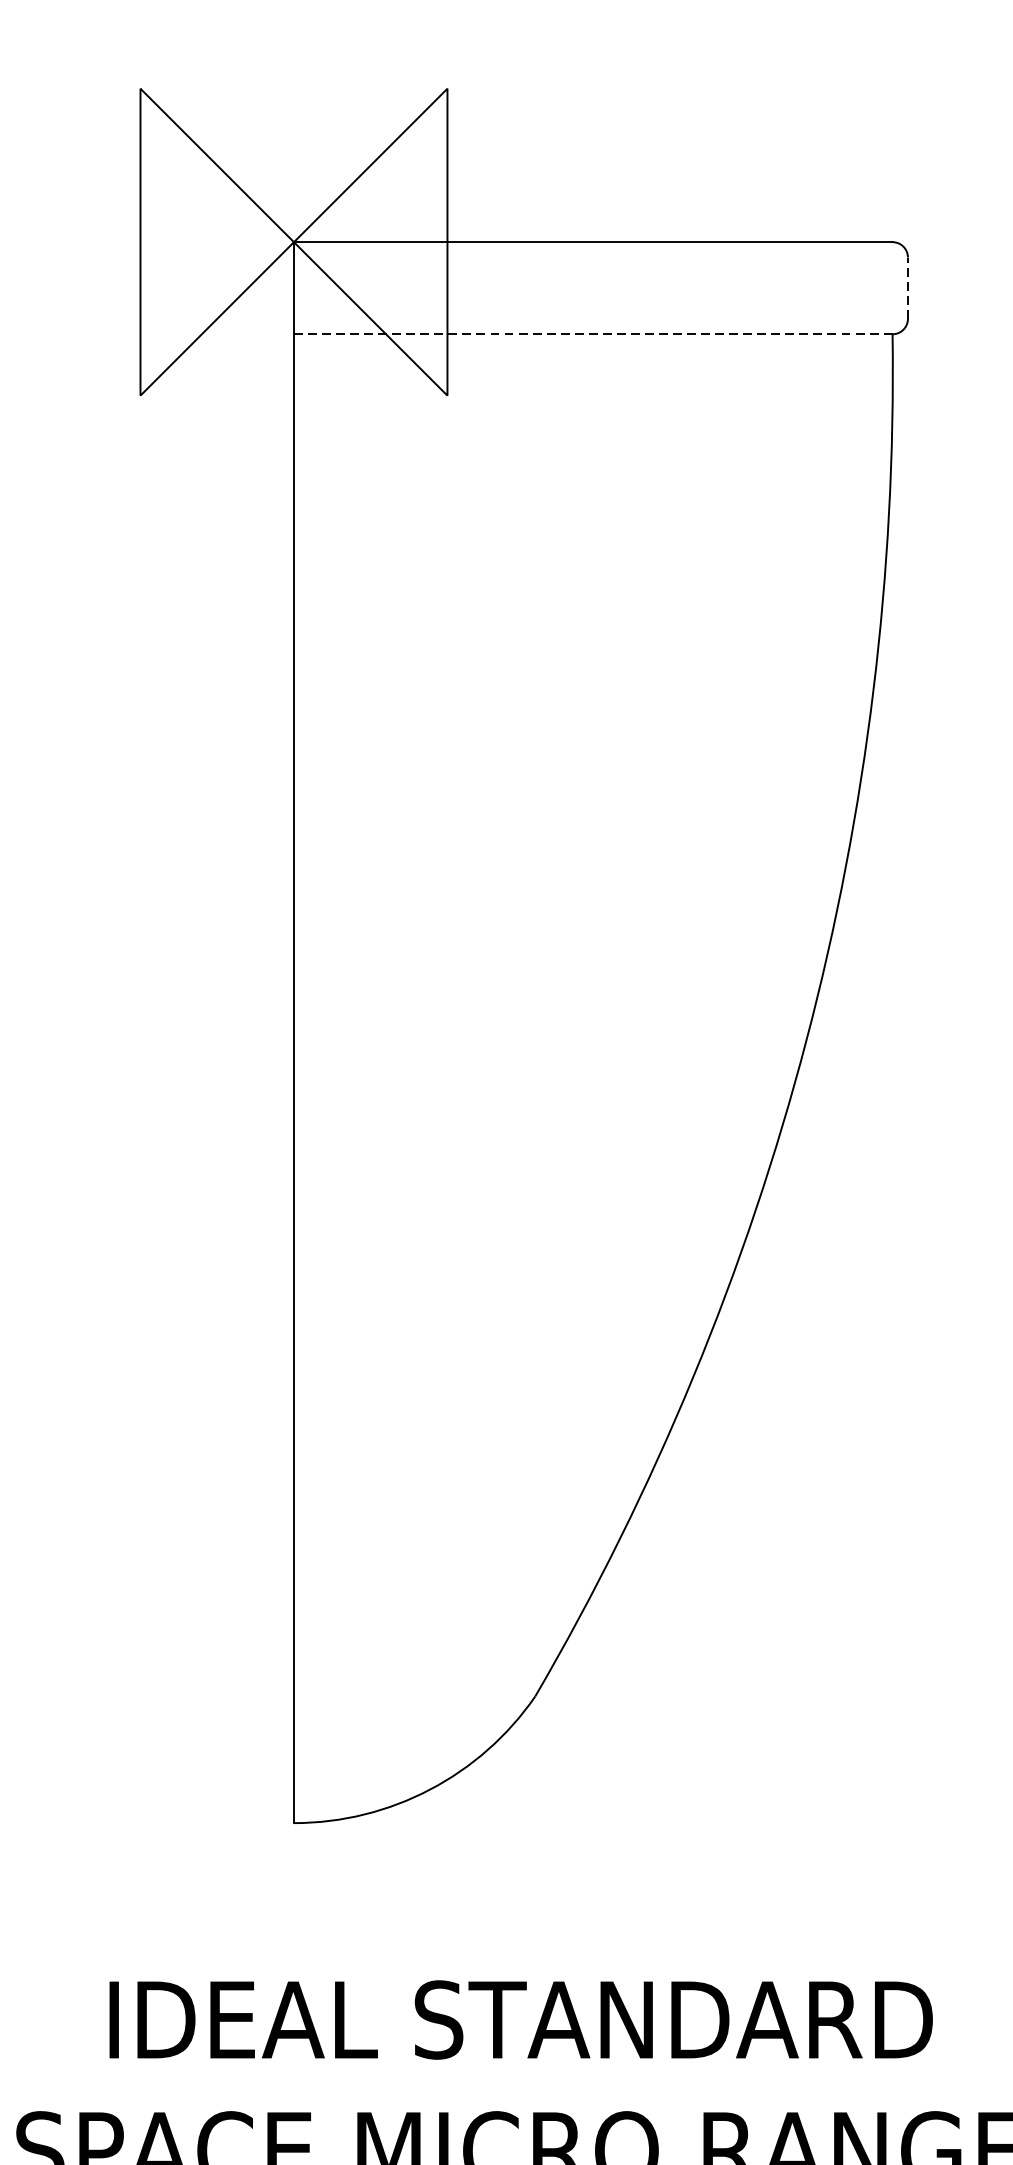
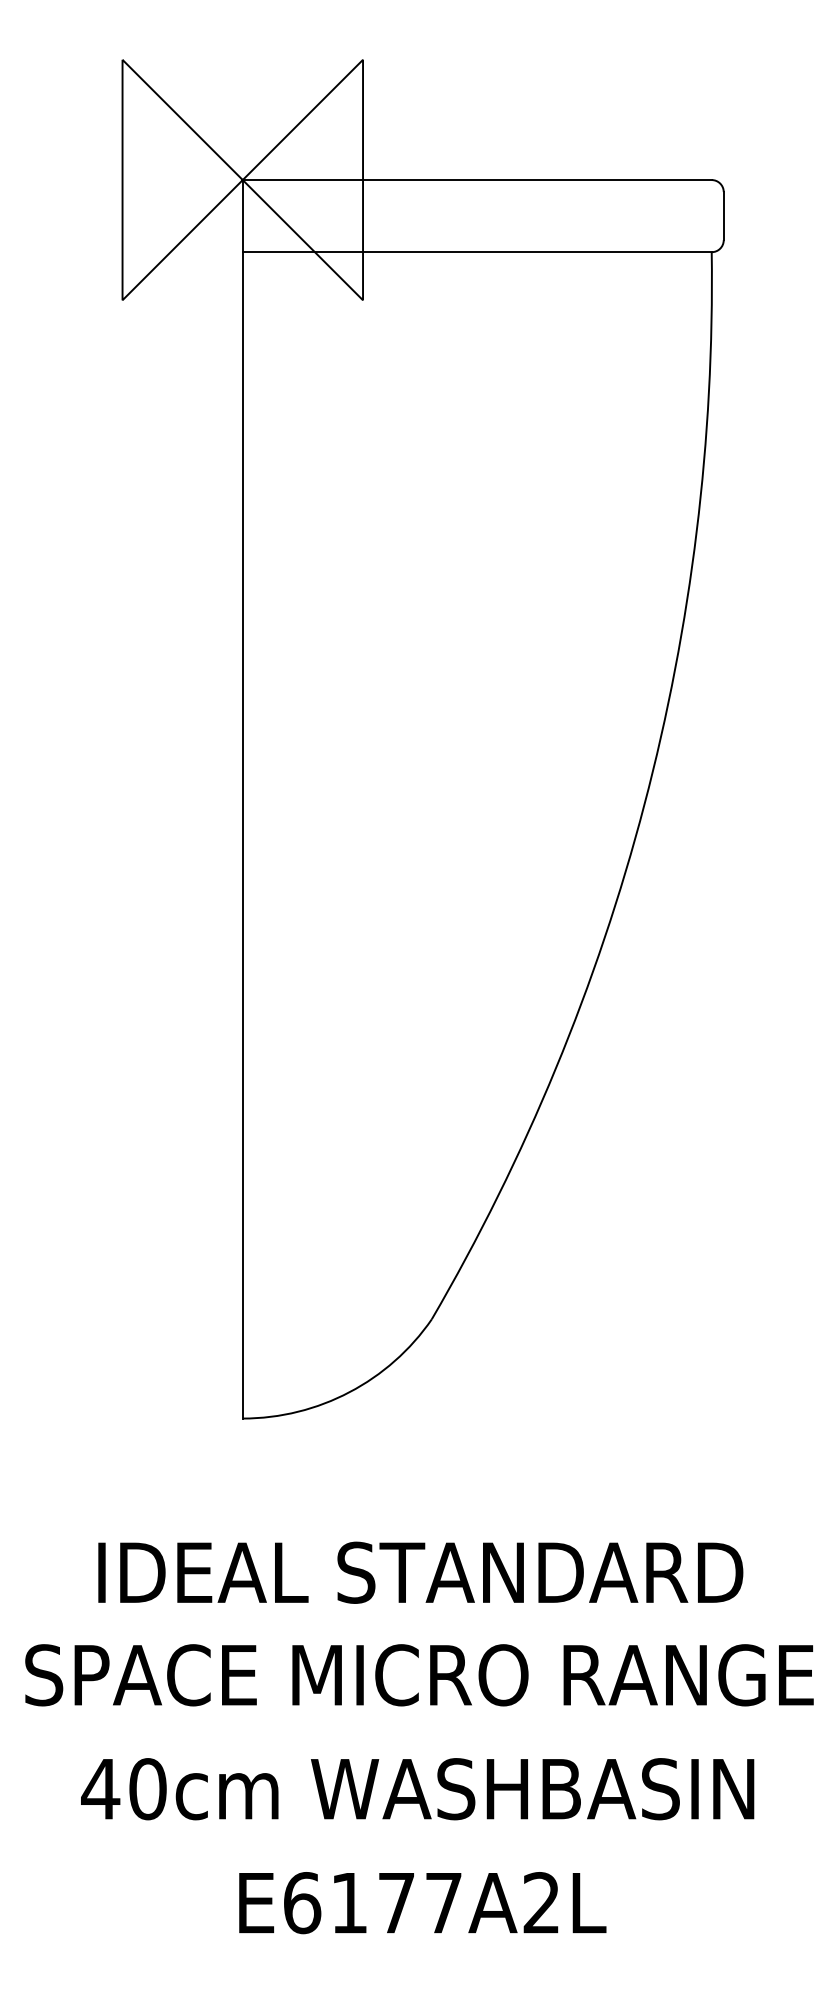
line: (907, 287) -> (723, 215), dashed -> solid
line: (592, 334) -> (476, 252), dashed -> solid

